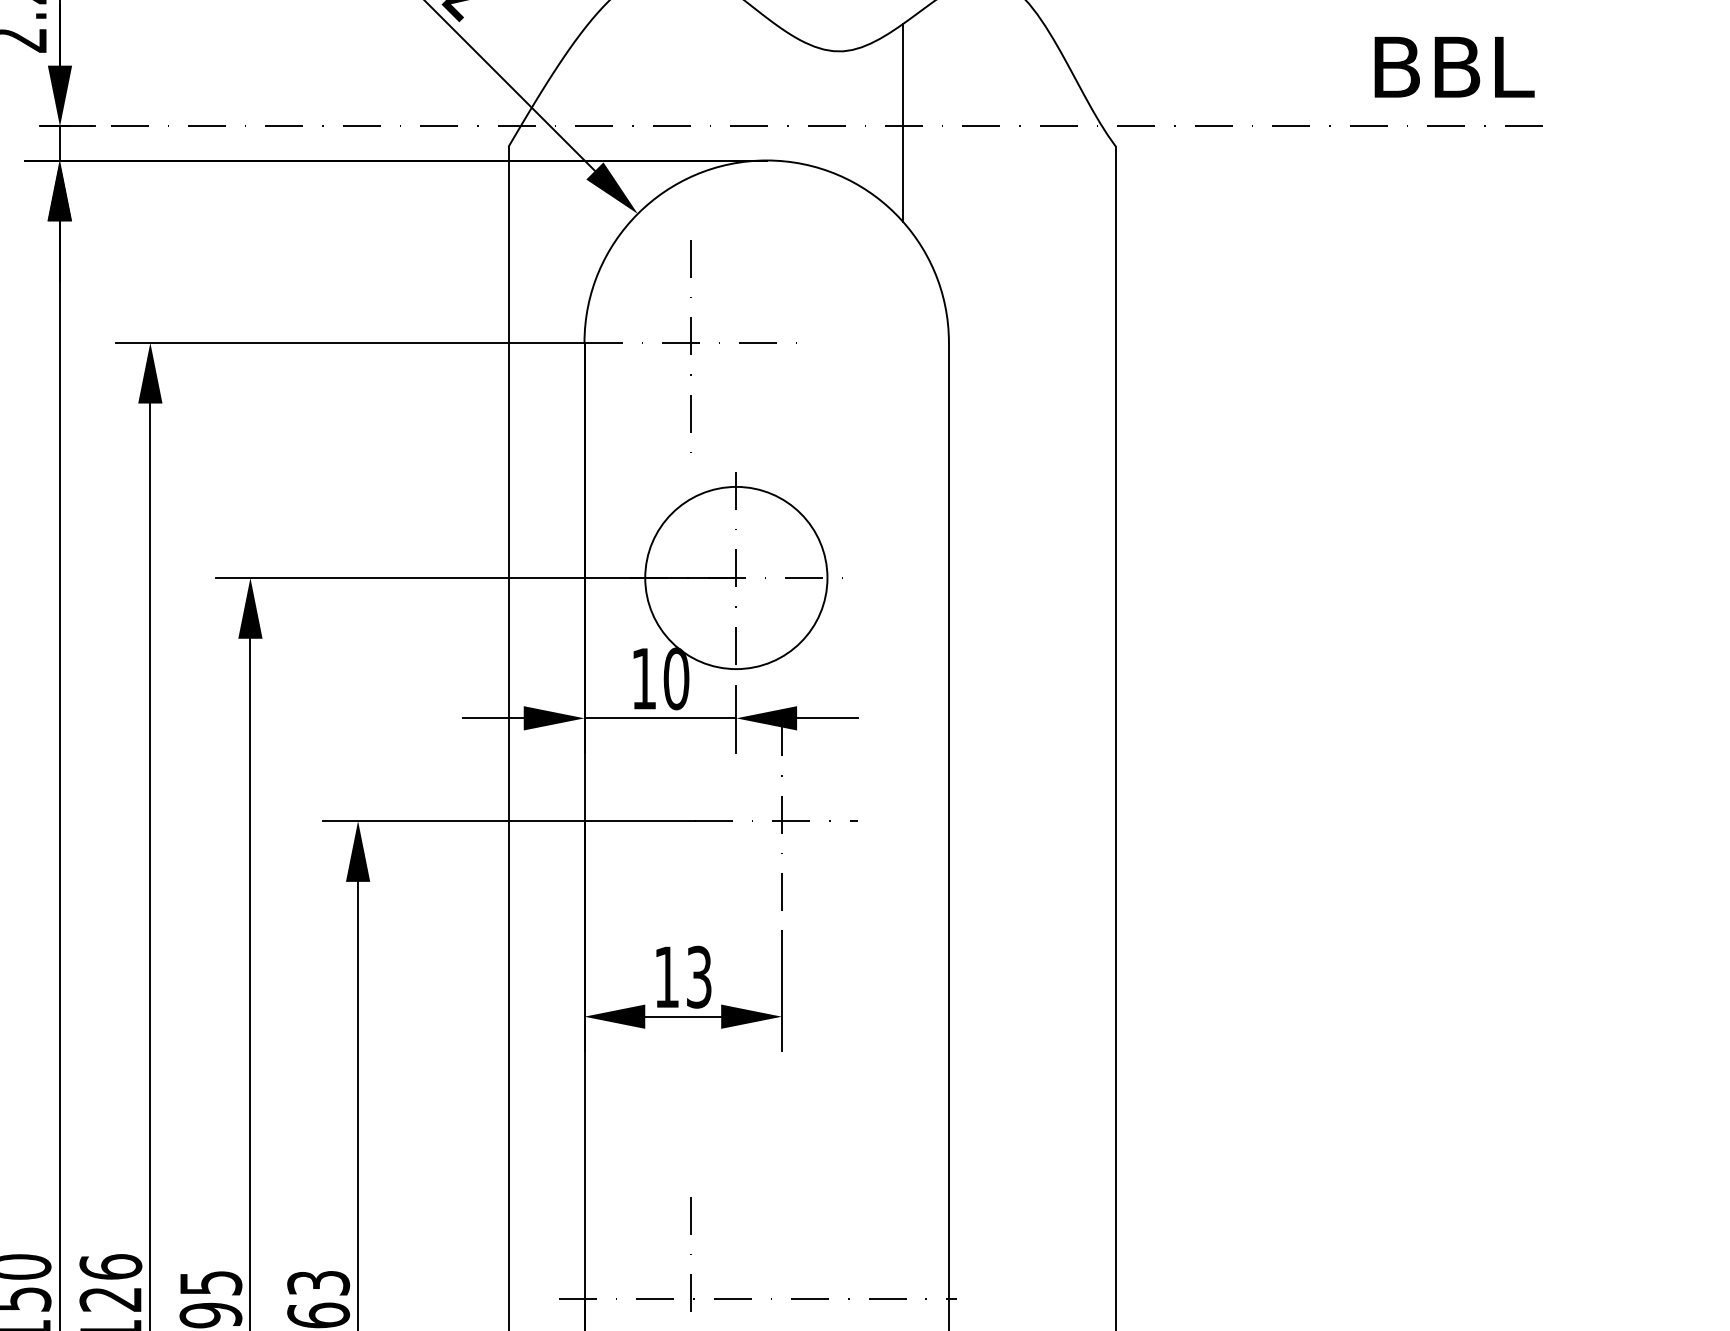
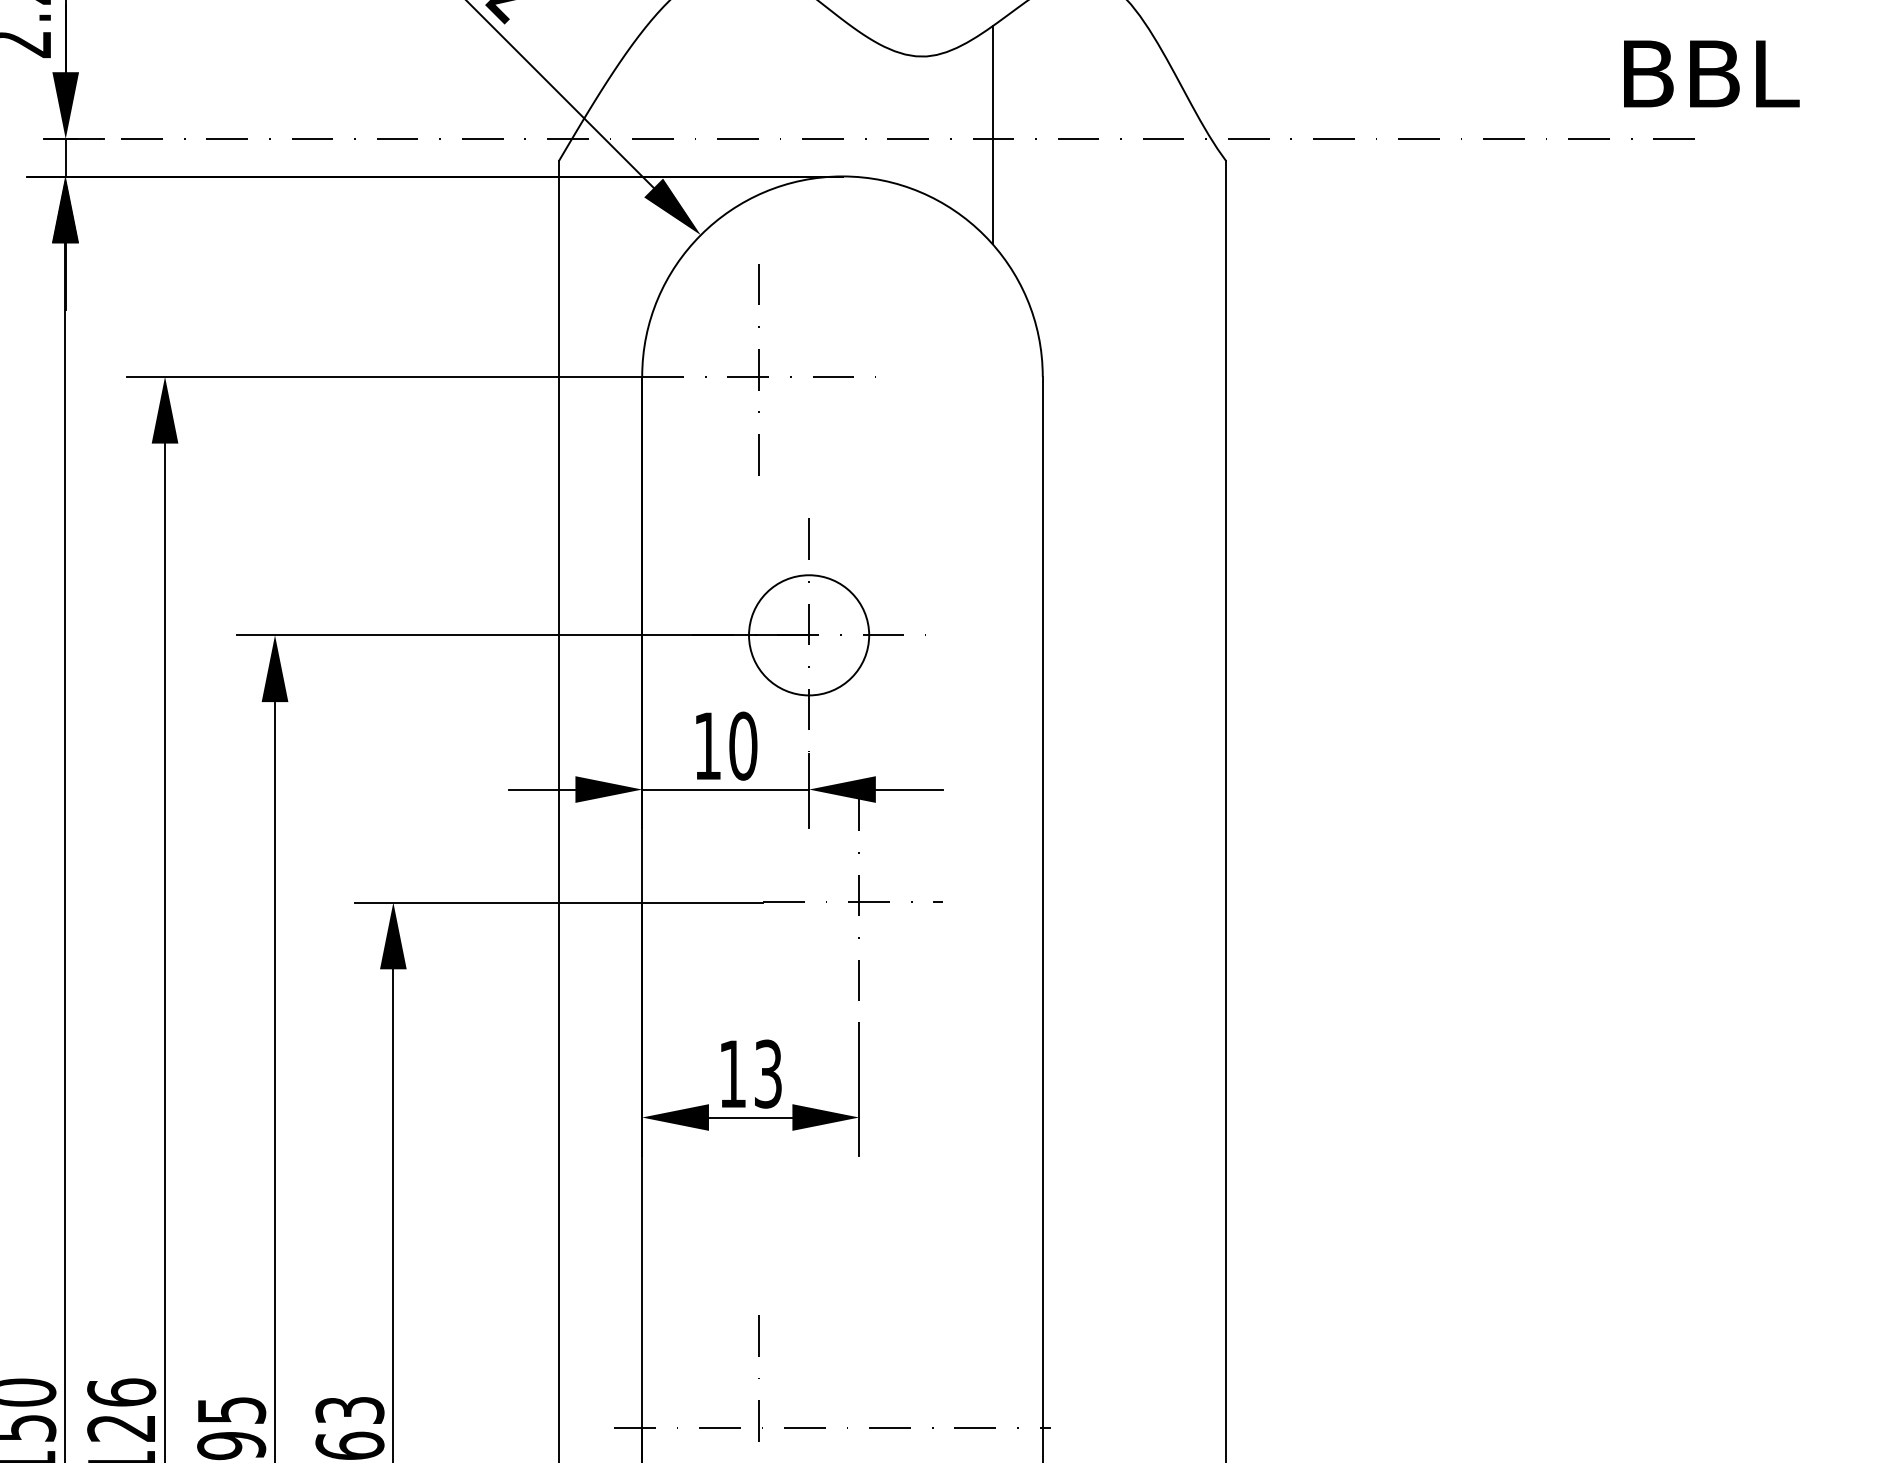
text: (1454, 66) -> (1711, 73), moved
circle: (736, 577) -> (809, 634), size x0.6

